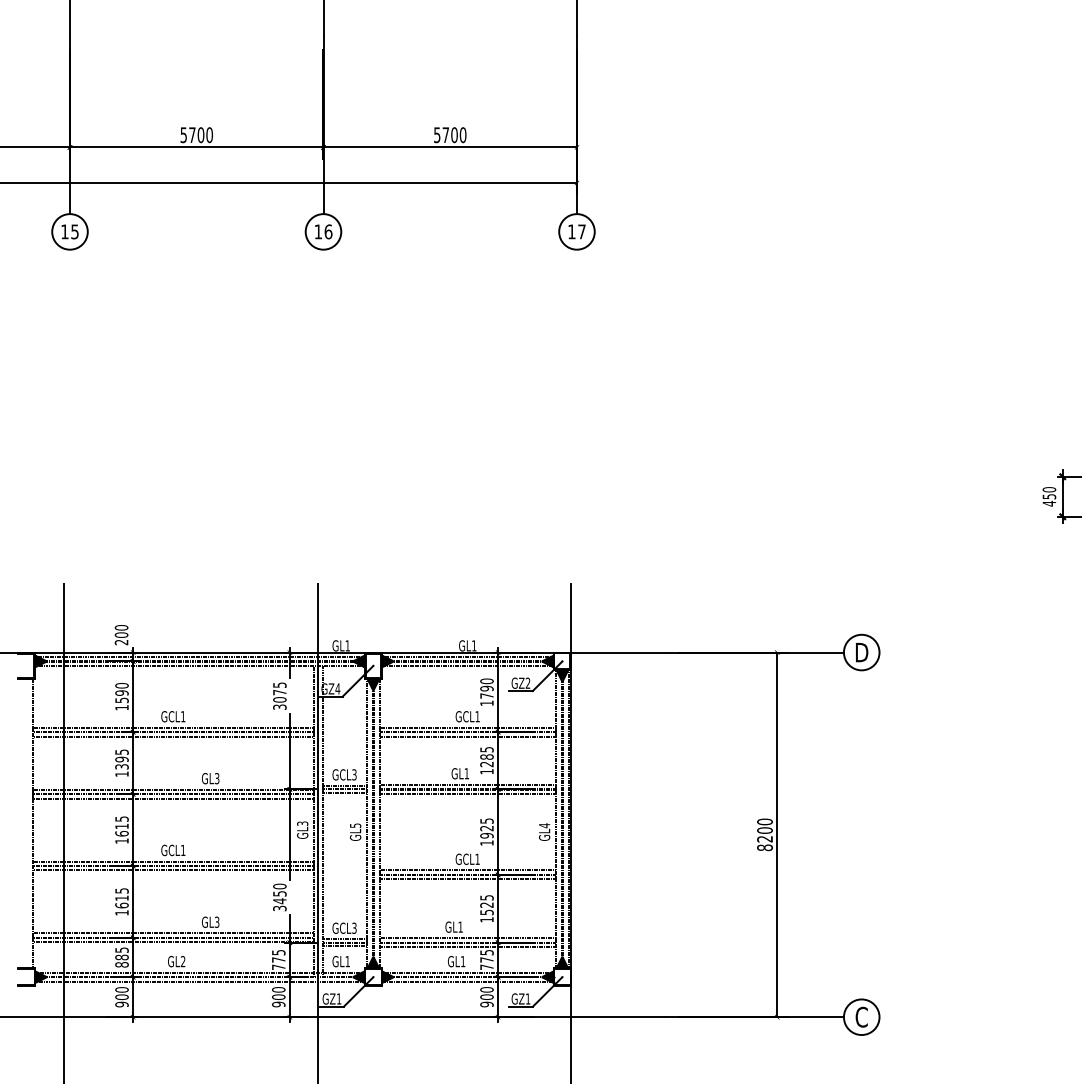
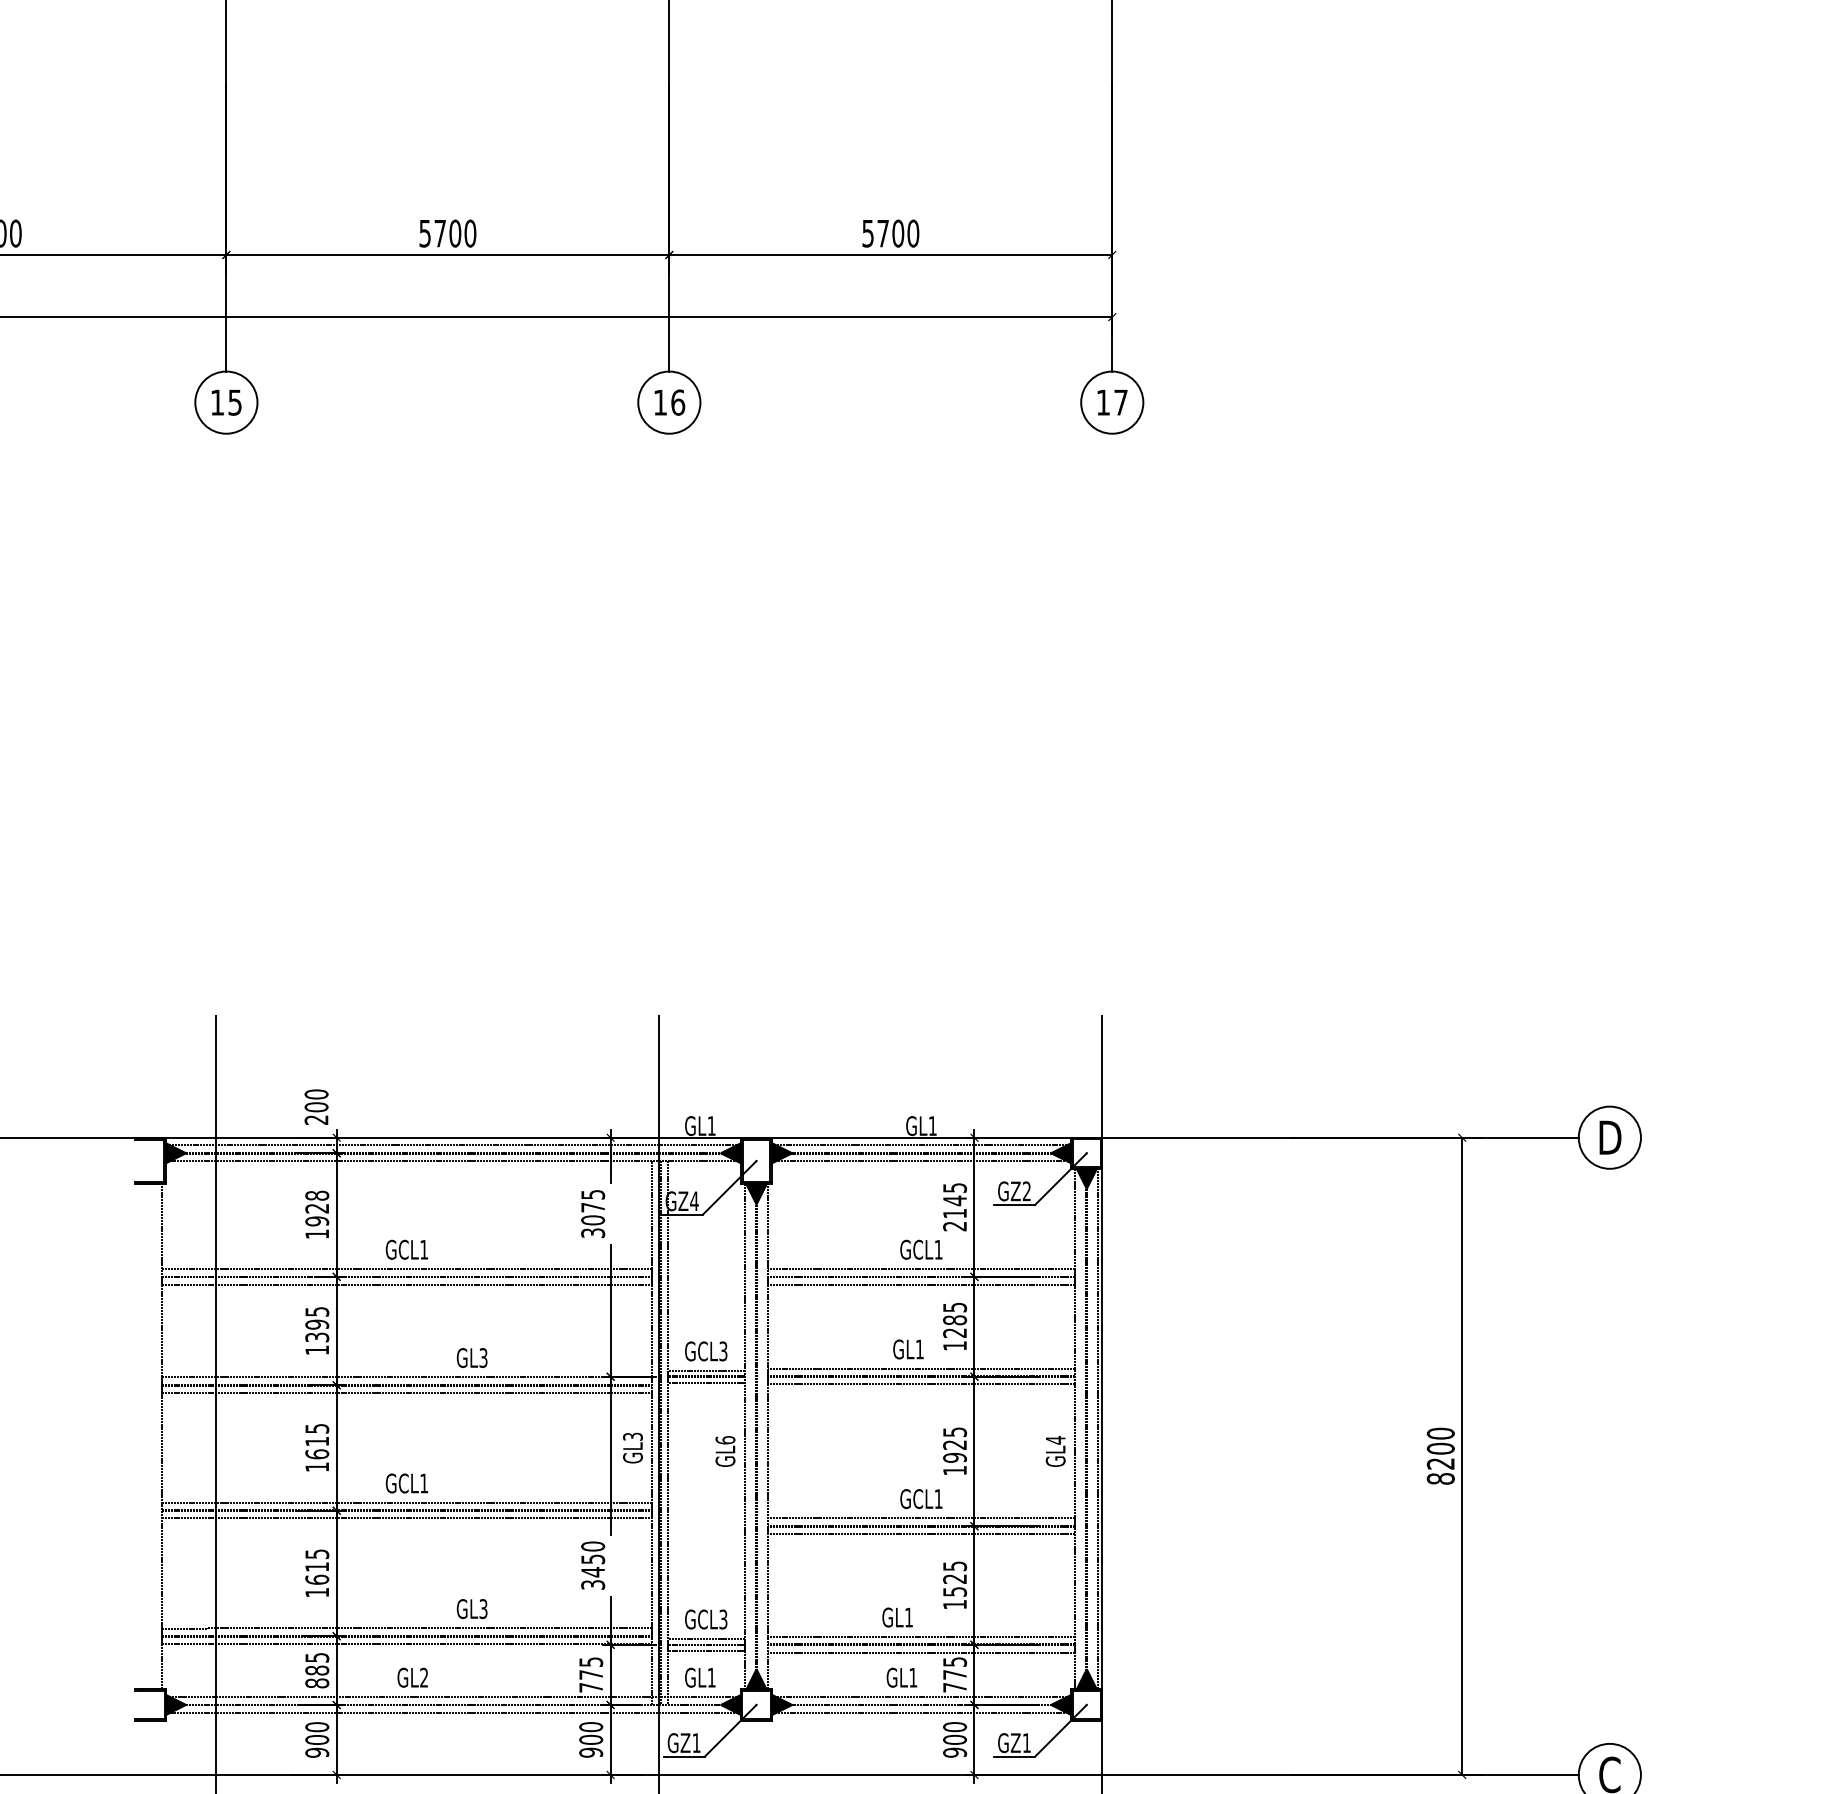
text: (486, 692) -> (954, 1207), 1790 -> 2145
text: (121, 693) -> (316, 1209), 1590 -> 1928
text: (355, 825) -> (725, 1439), GL5 -> GL6

